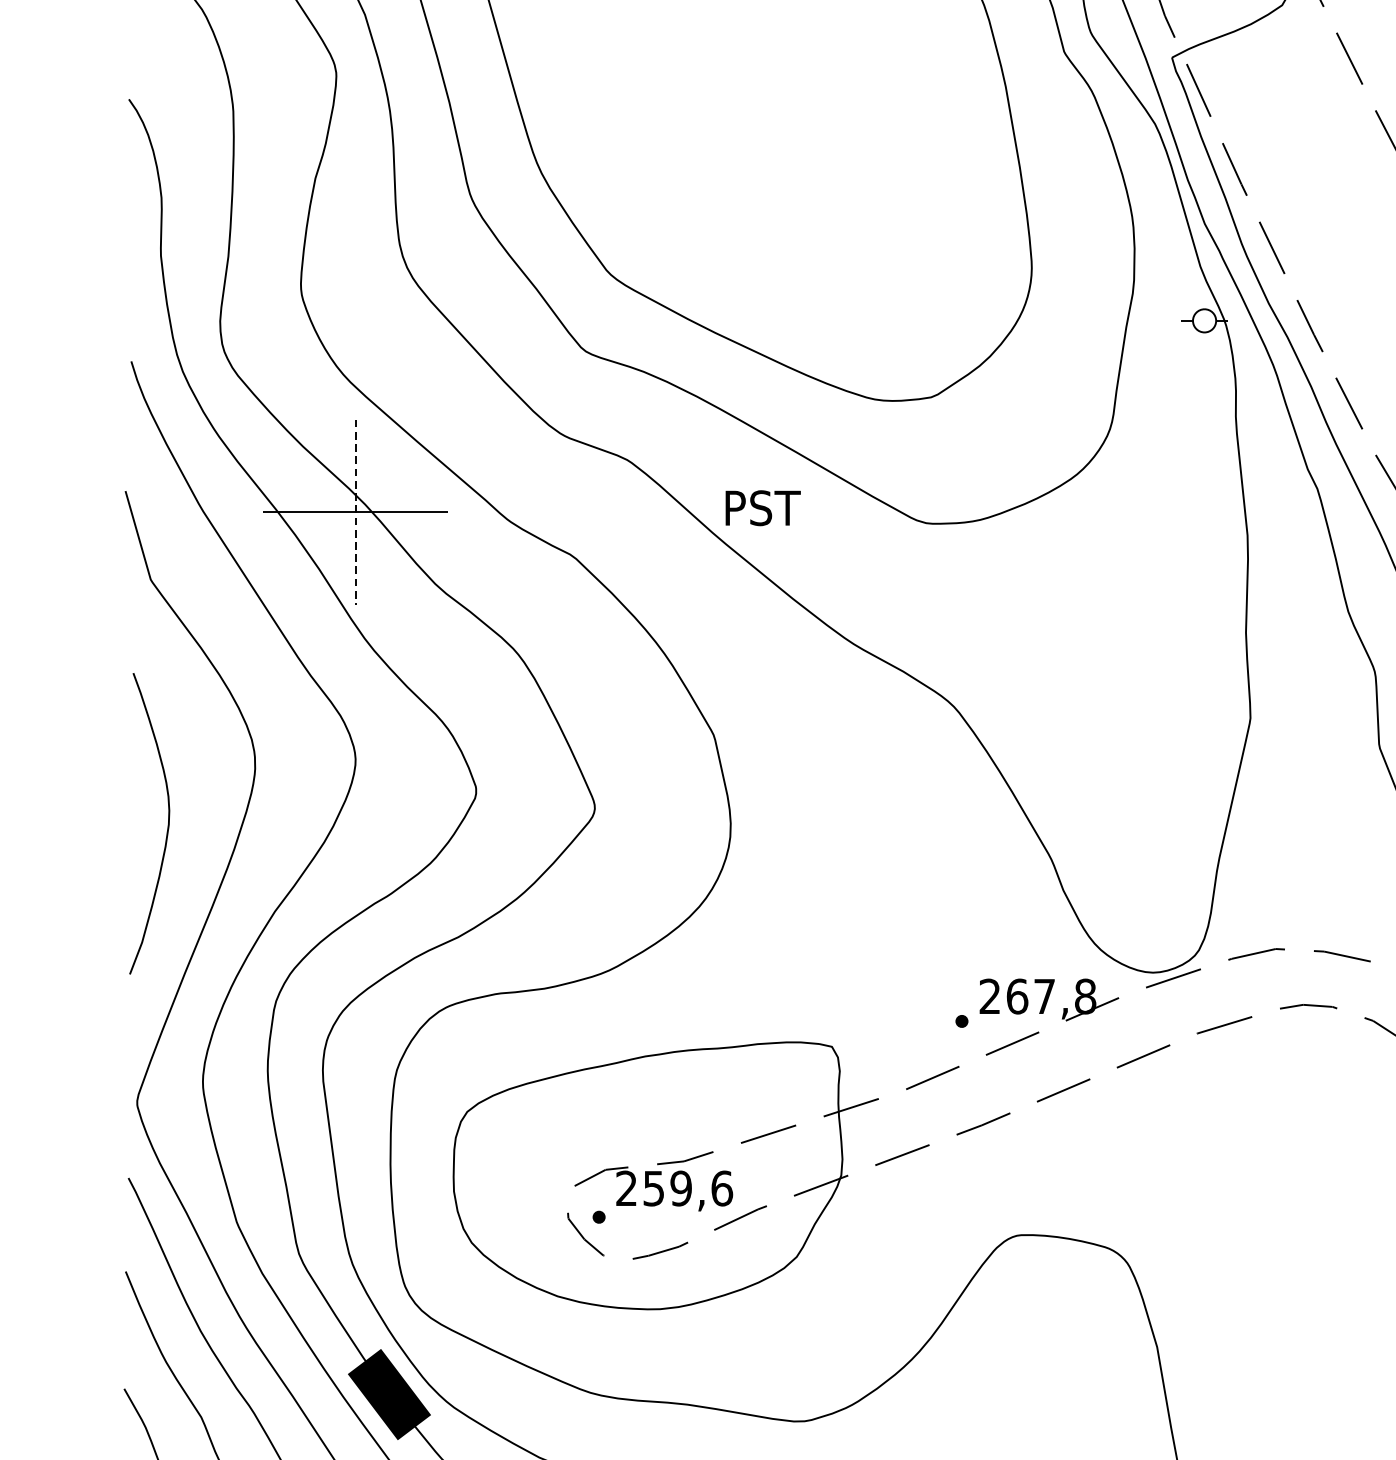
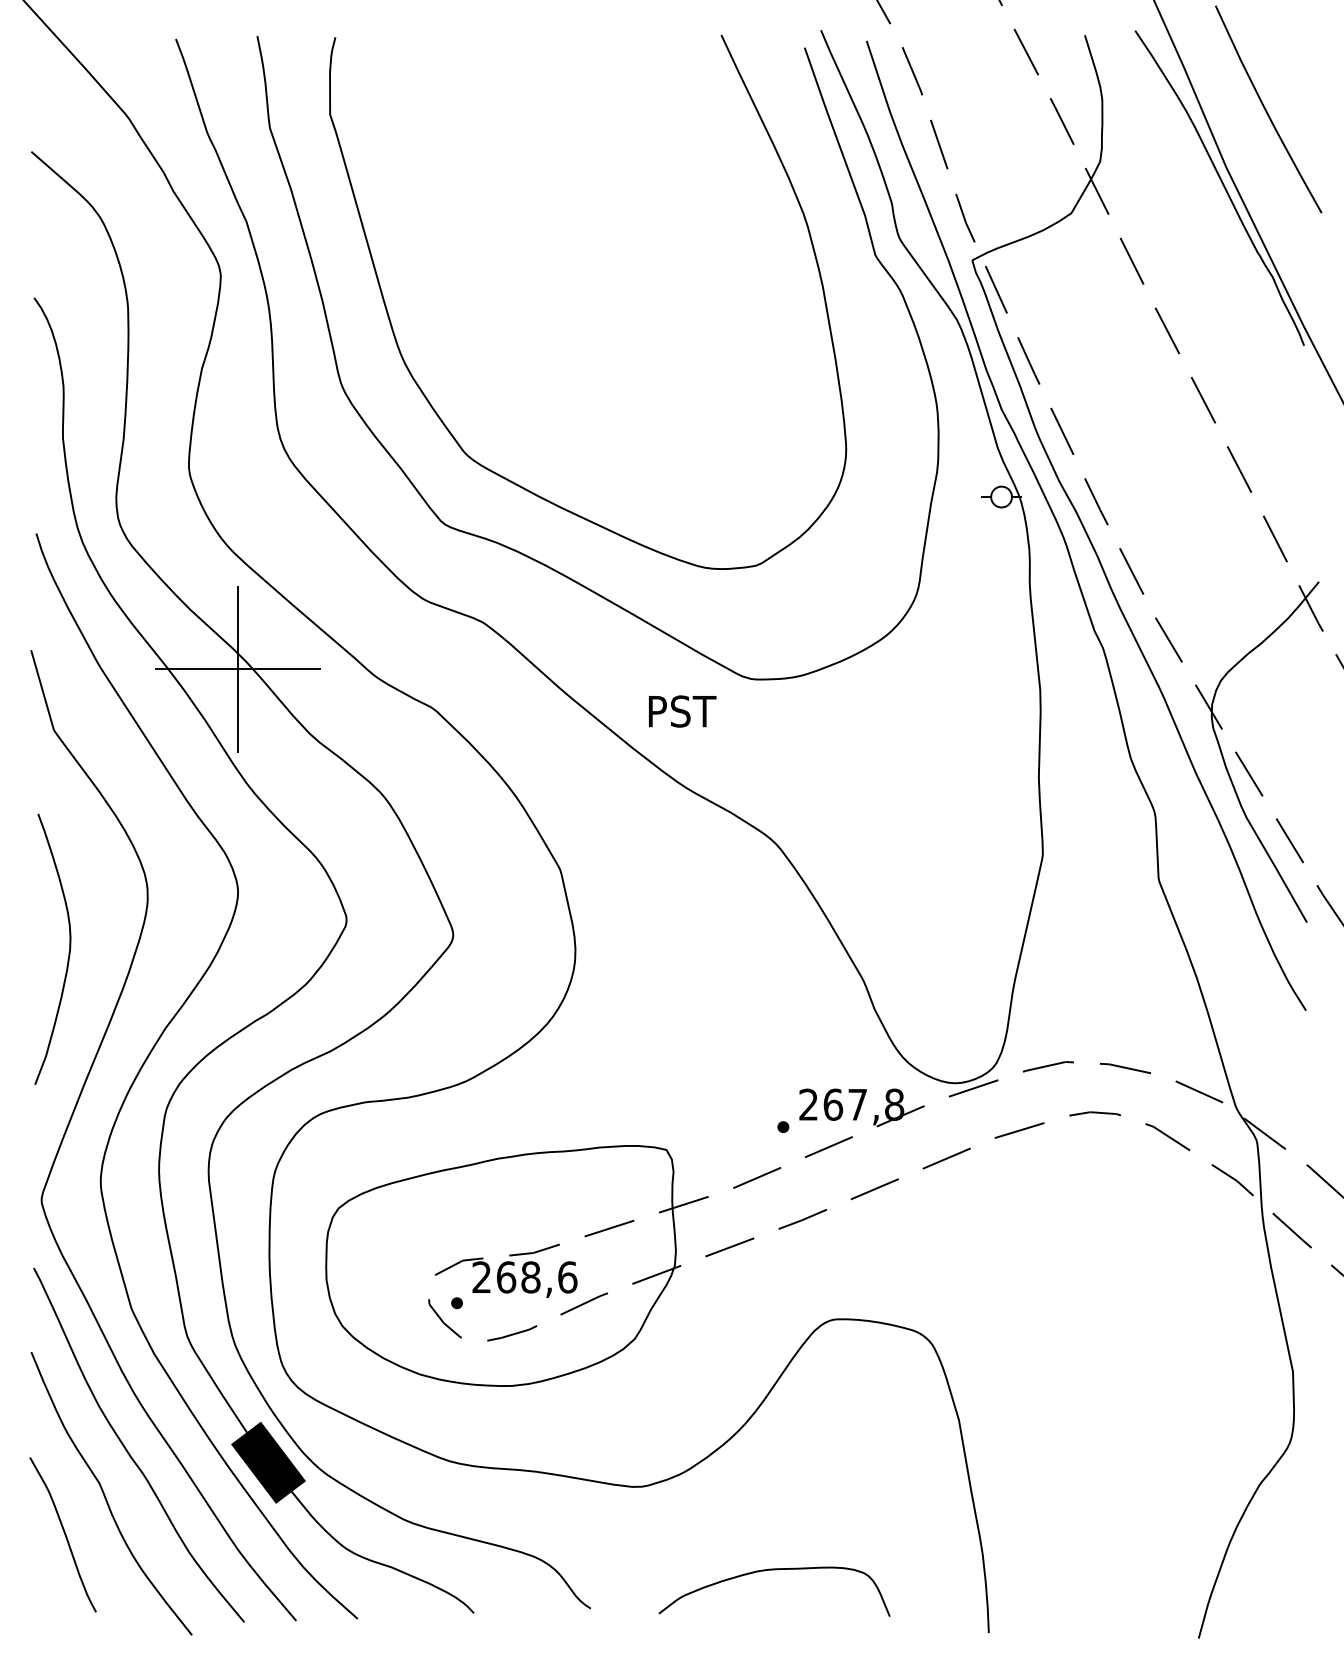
text: (763, 508) -> (682, 711), moved
line: (356, 512) -> (238, 669), dashed -> solid
text: (667, 1188) -> (518, 1277), 259,6 -> 268,6

